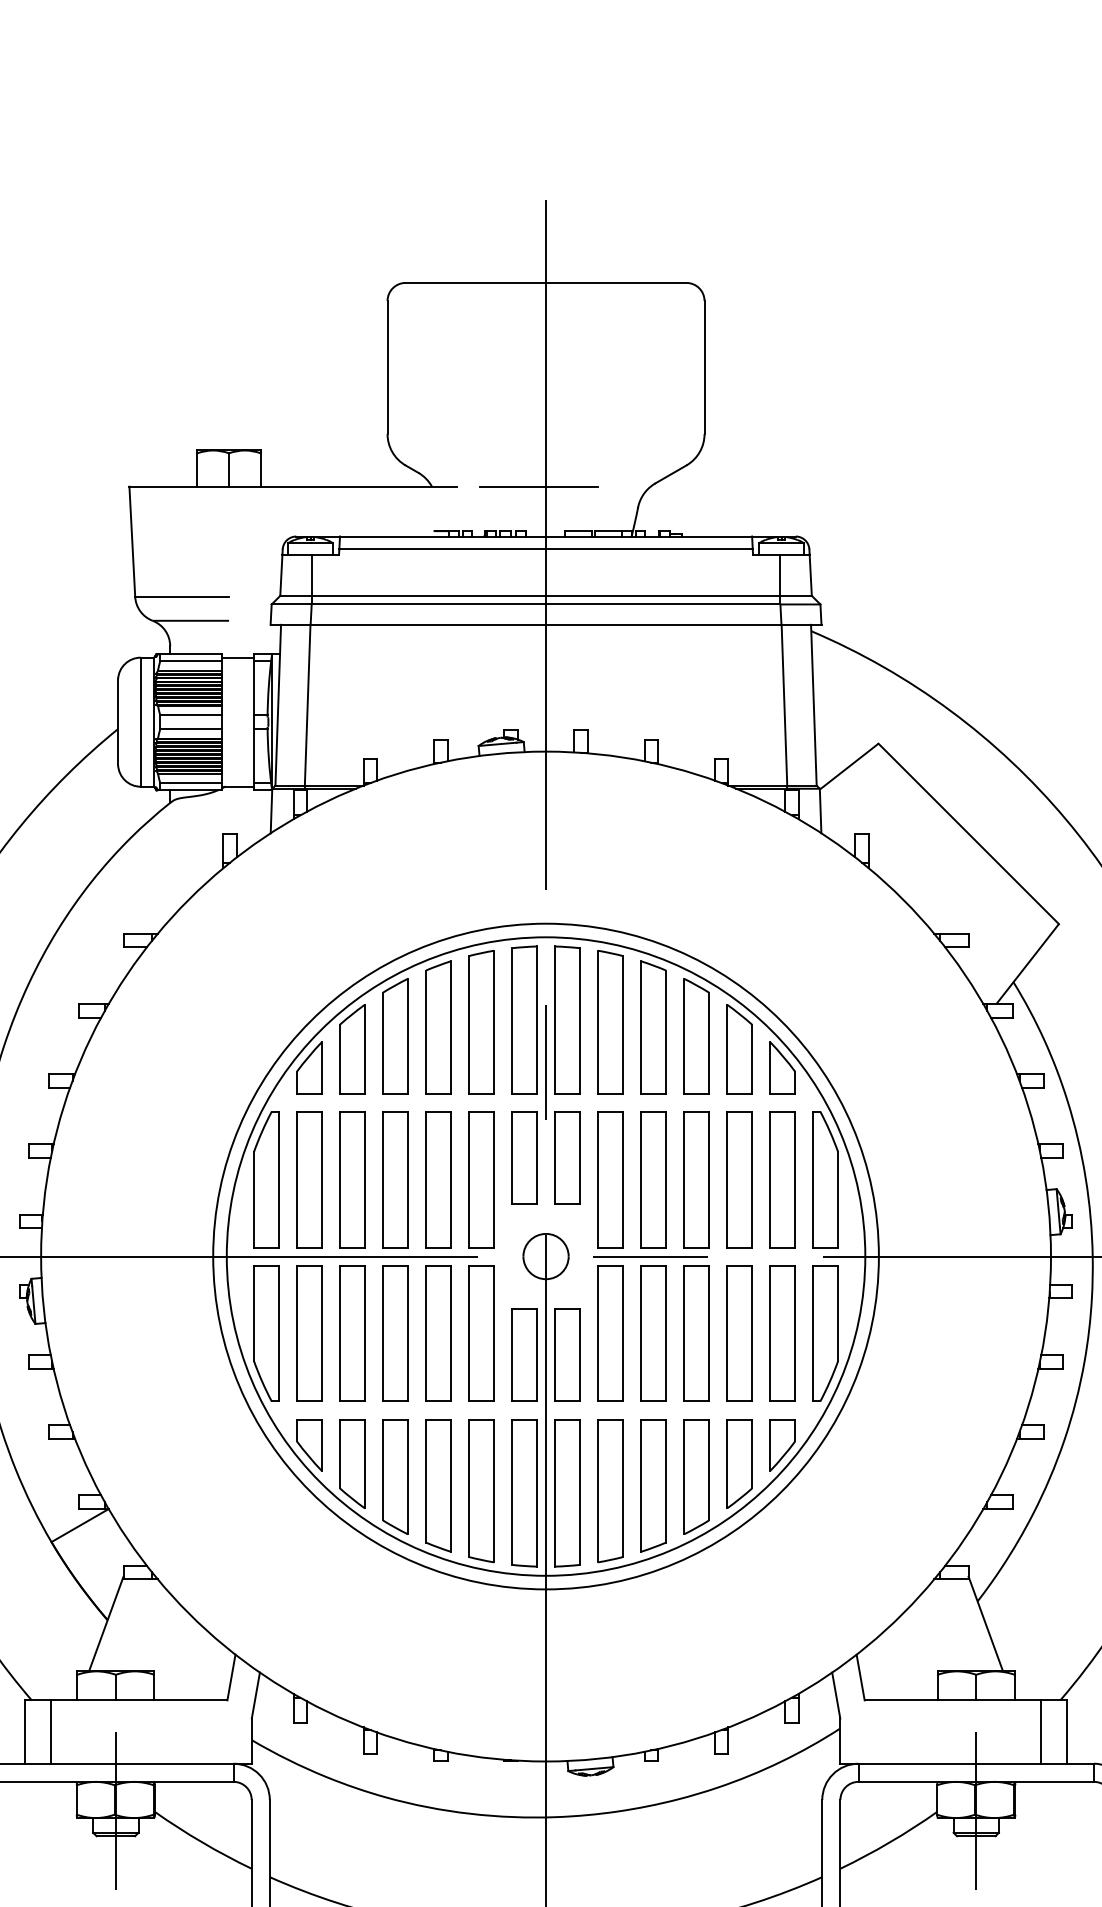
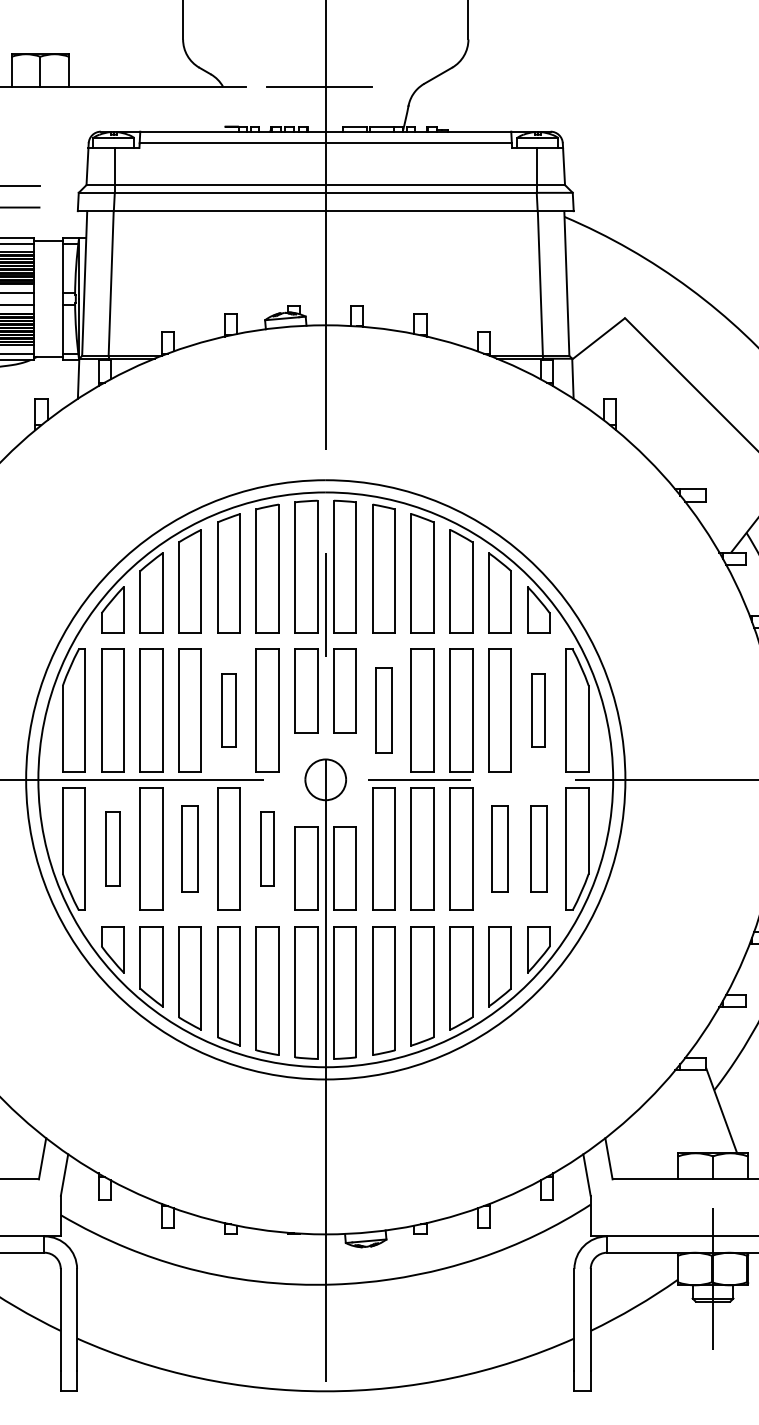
part: (438, 1179) -> (228, 710), size x0.6
part: (610, 1179) -> (383, 710), size x0.7
part: (782, 1179) -> (538, 710), size x0.6
part: (309, 1333) -> (112, 849), size x0.6
part: (395, 1333) -> (190, 849), size x0.7
part: (481, 1333) -> (267, 849), size x0.6
part: (739, 1333) -> (499, 849), size x0.7
part: (782, 1333) -> (538, 849), size x0.7

